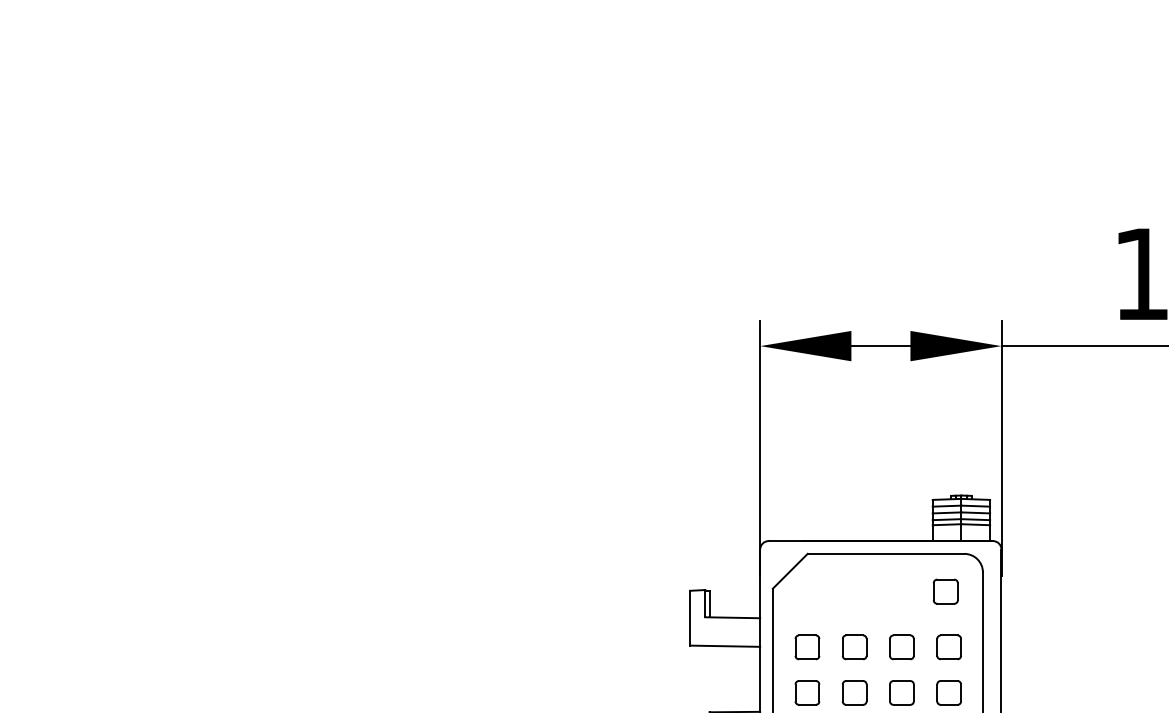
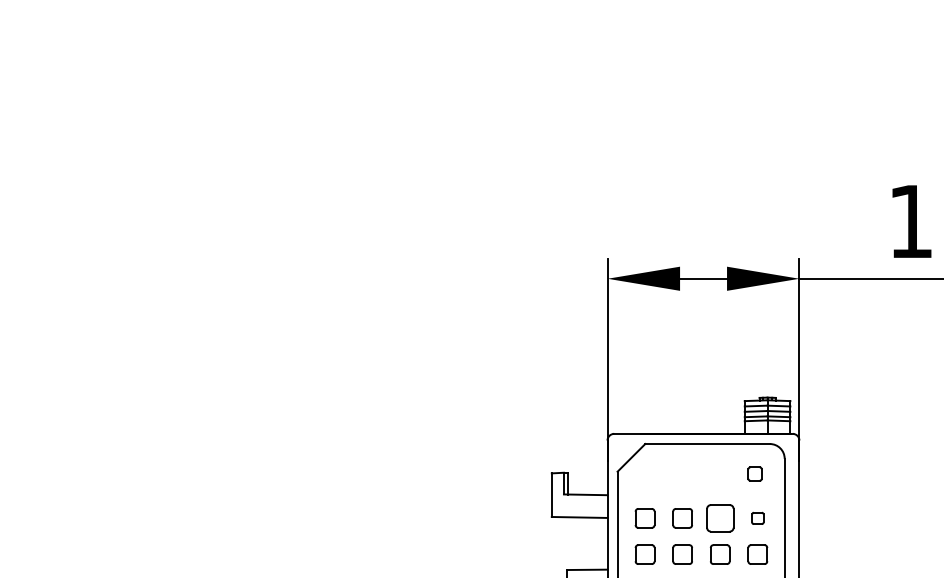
part: (944, 590) -> (754, 473), size x0.7
part: (900, 647) -> (719, 518), size x1.4
part: (948, 647) -> (757, 518), size x0.6

